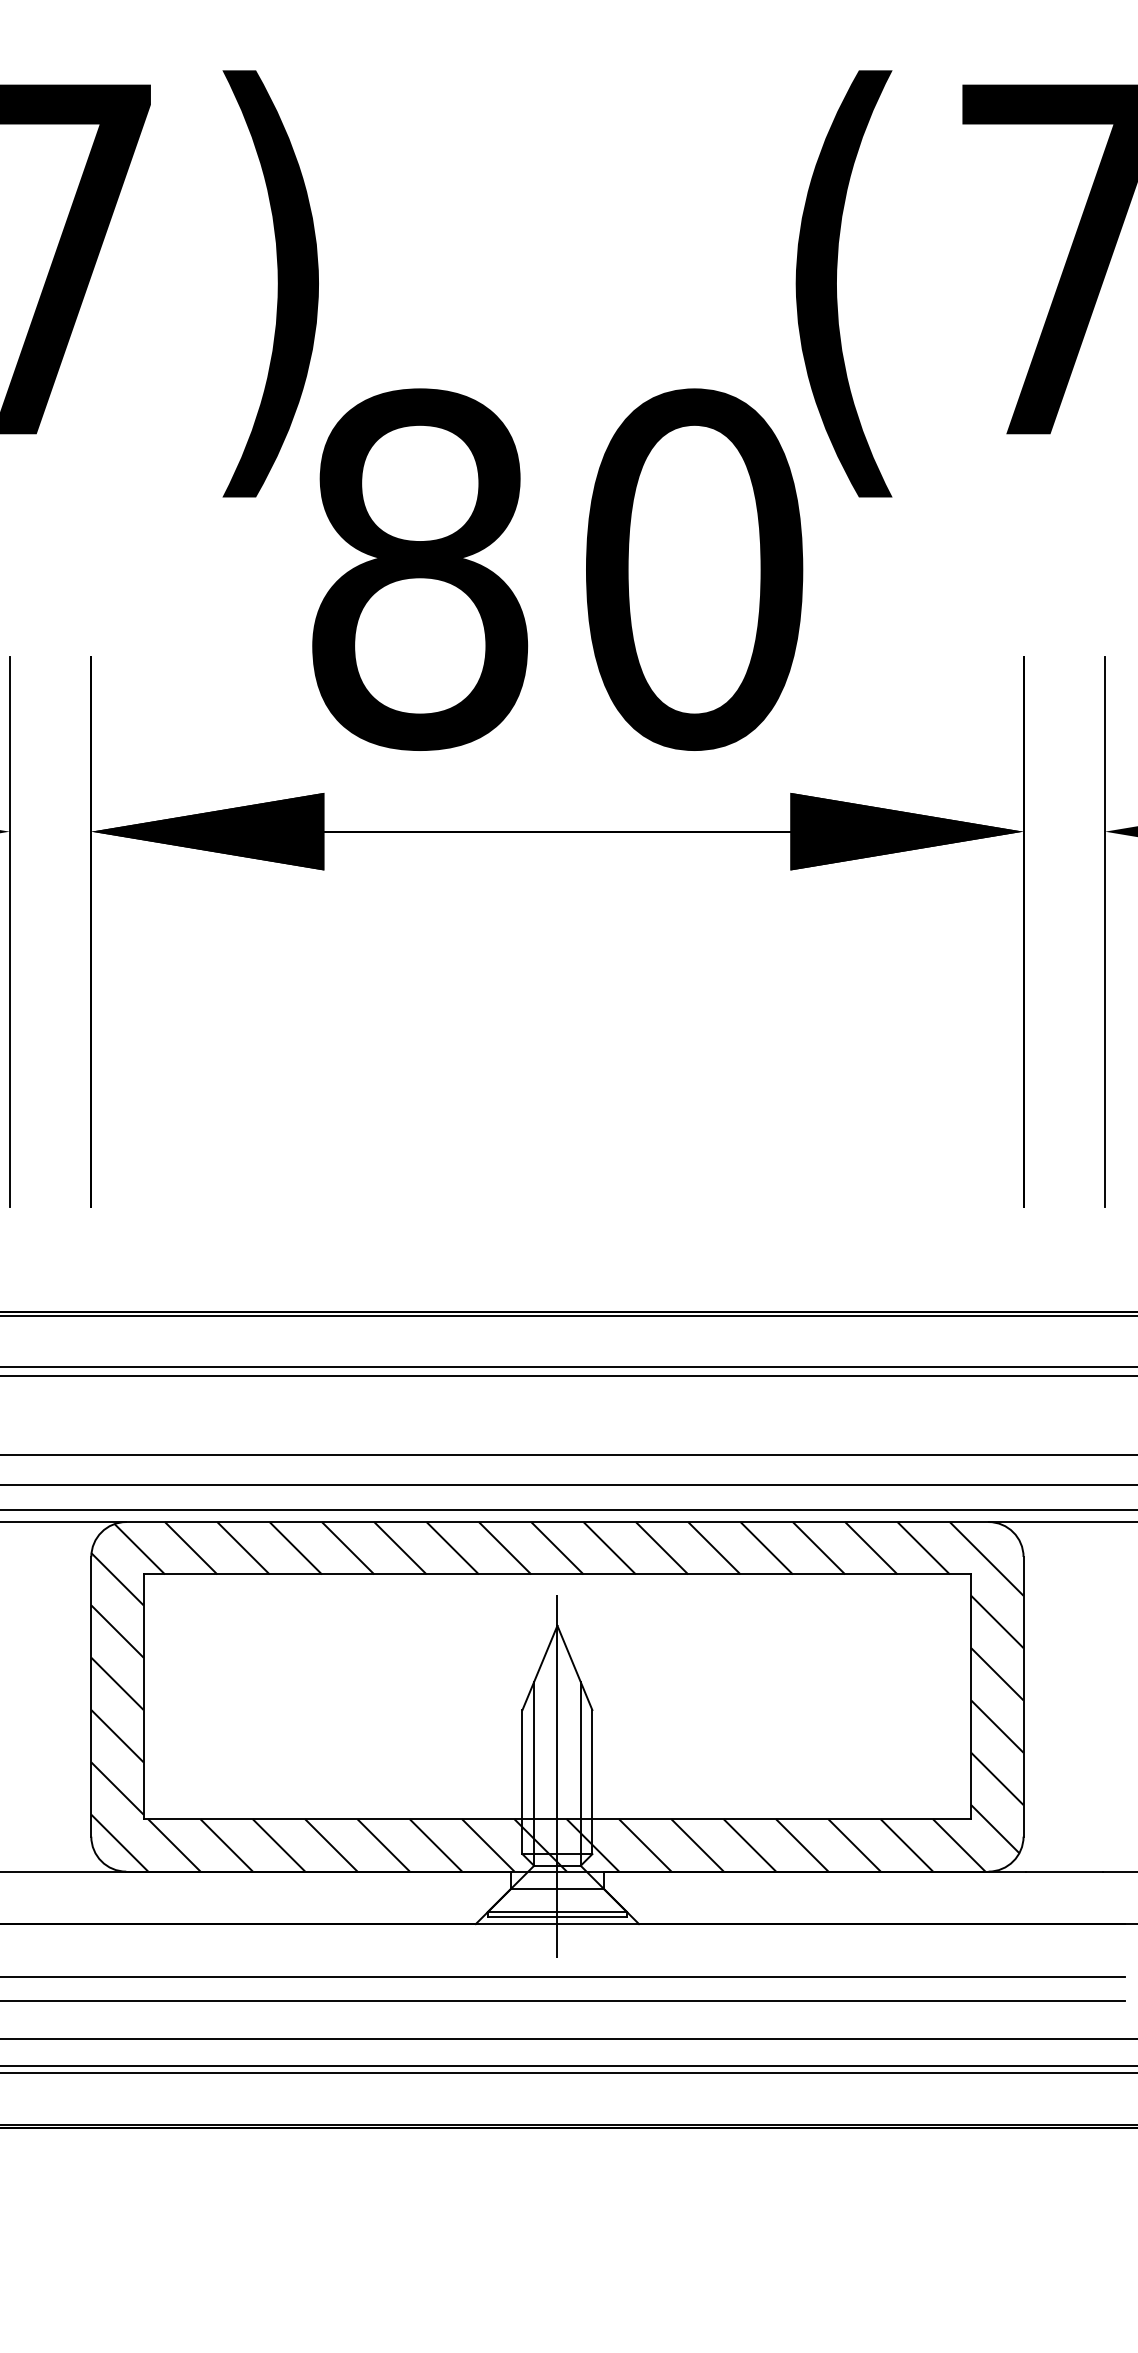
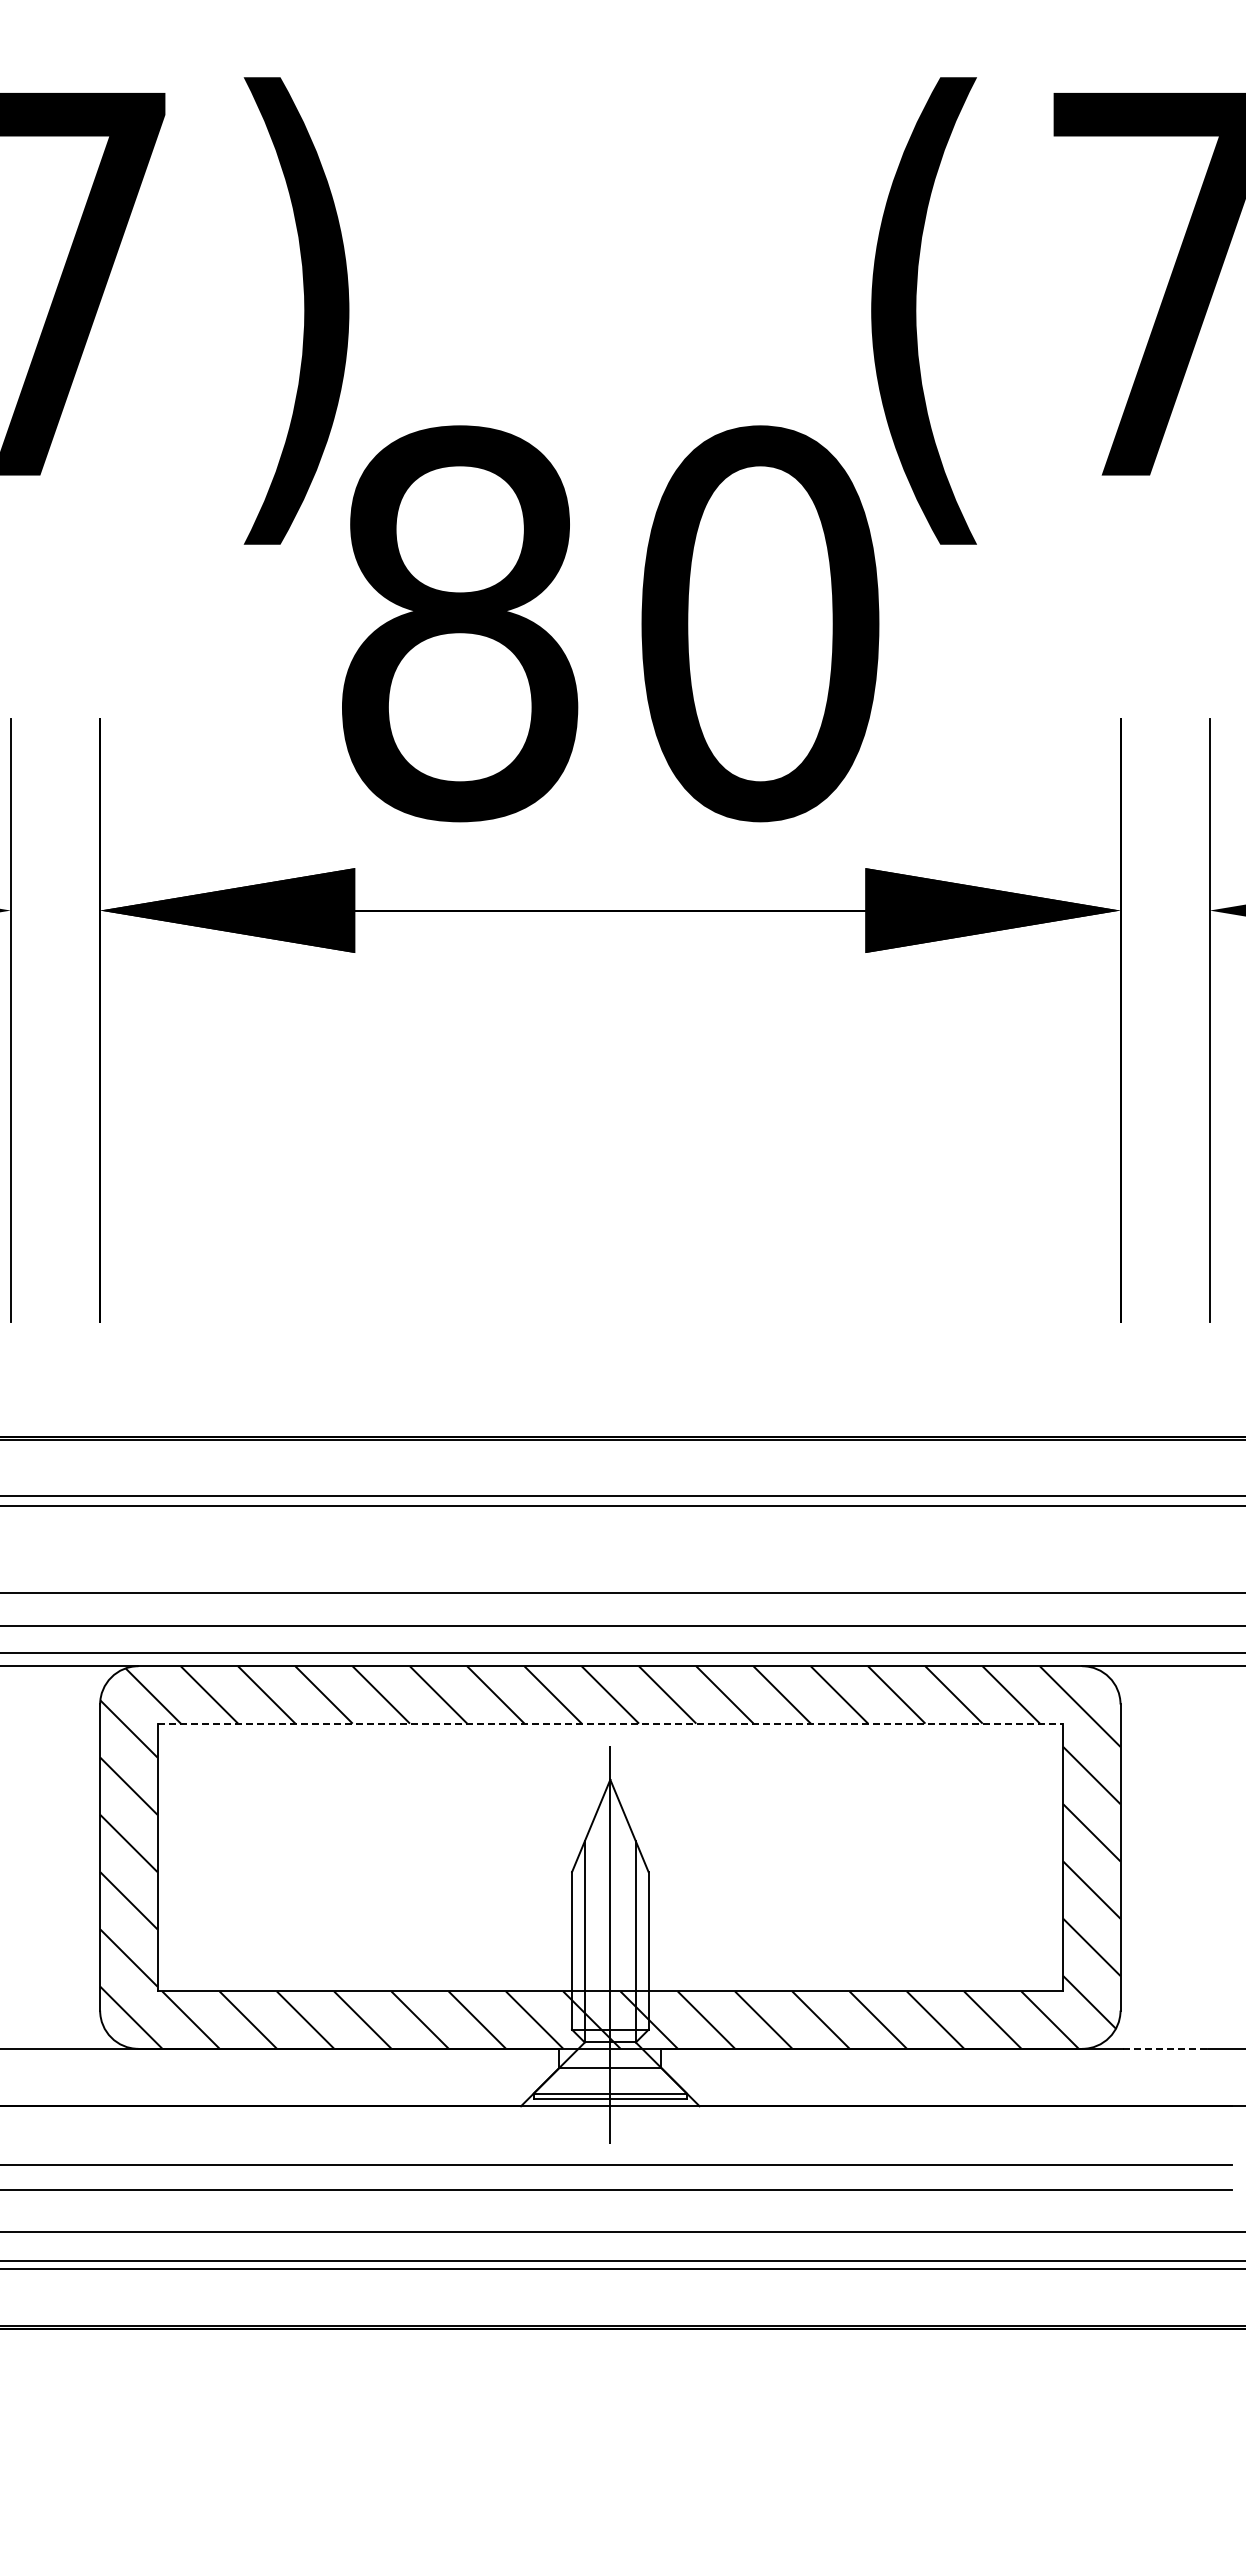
line: (557, 1574) -> (610, 1723), solid -> dashed
line: (1064, 1871) -> (1165, 2048), solid -> dashed

